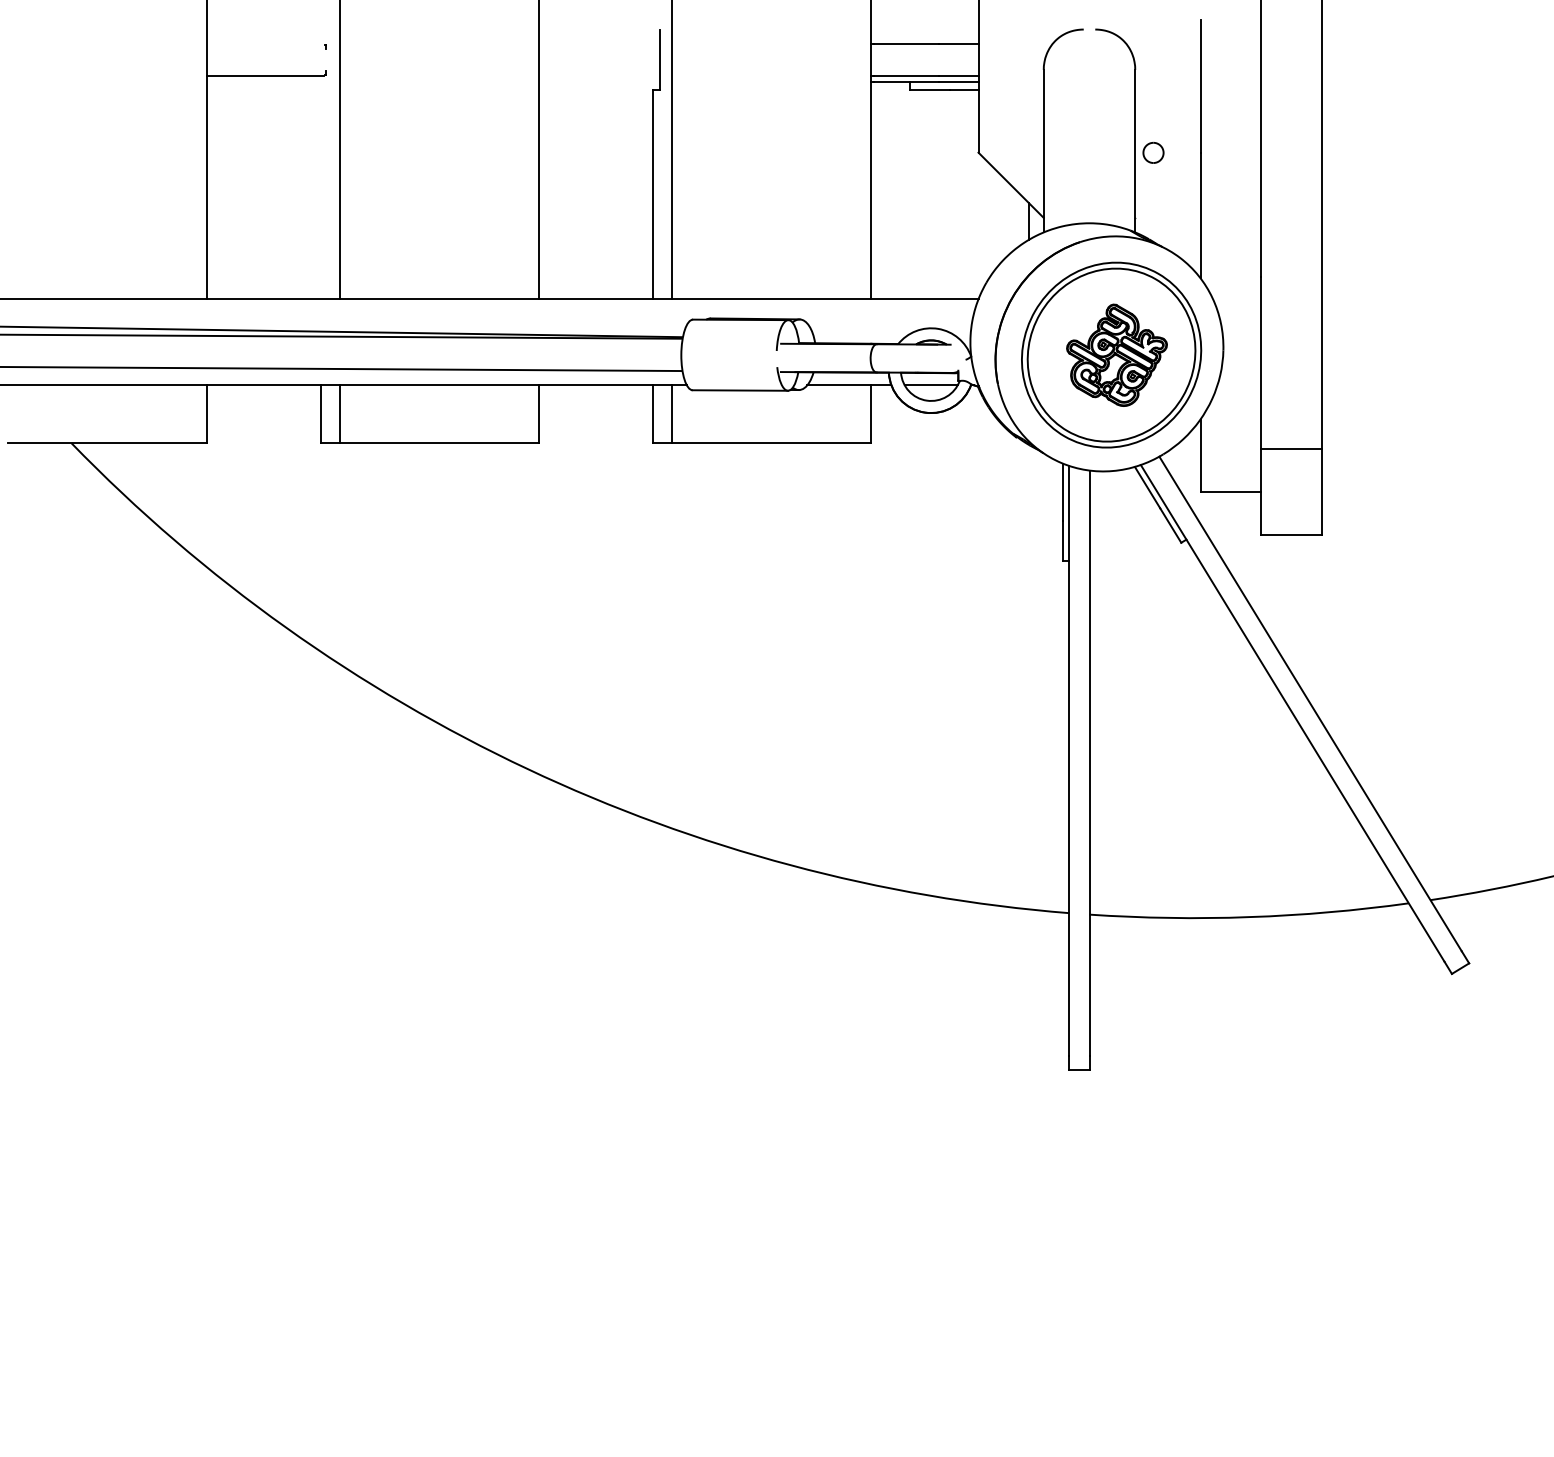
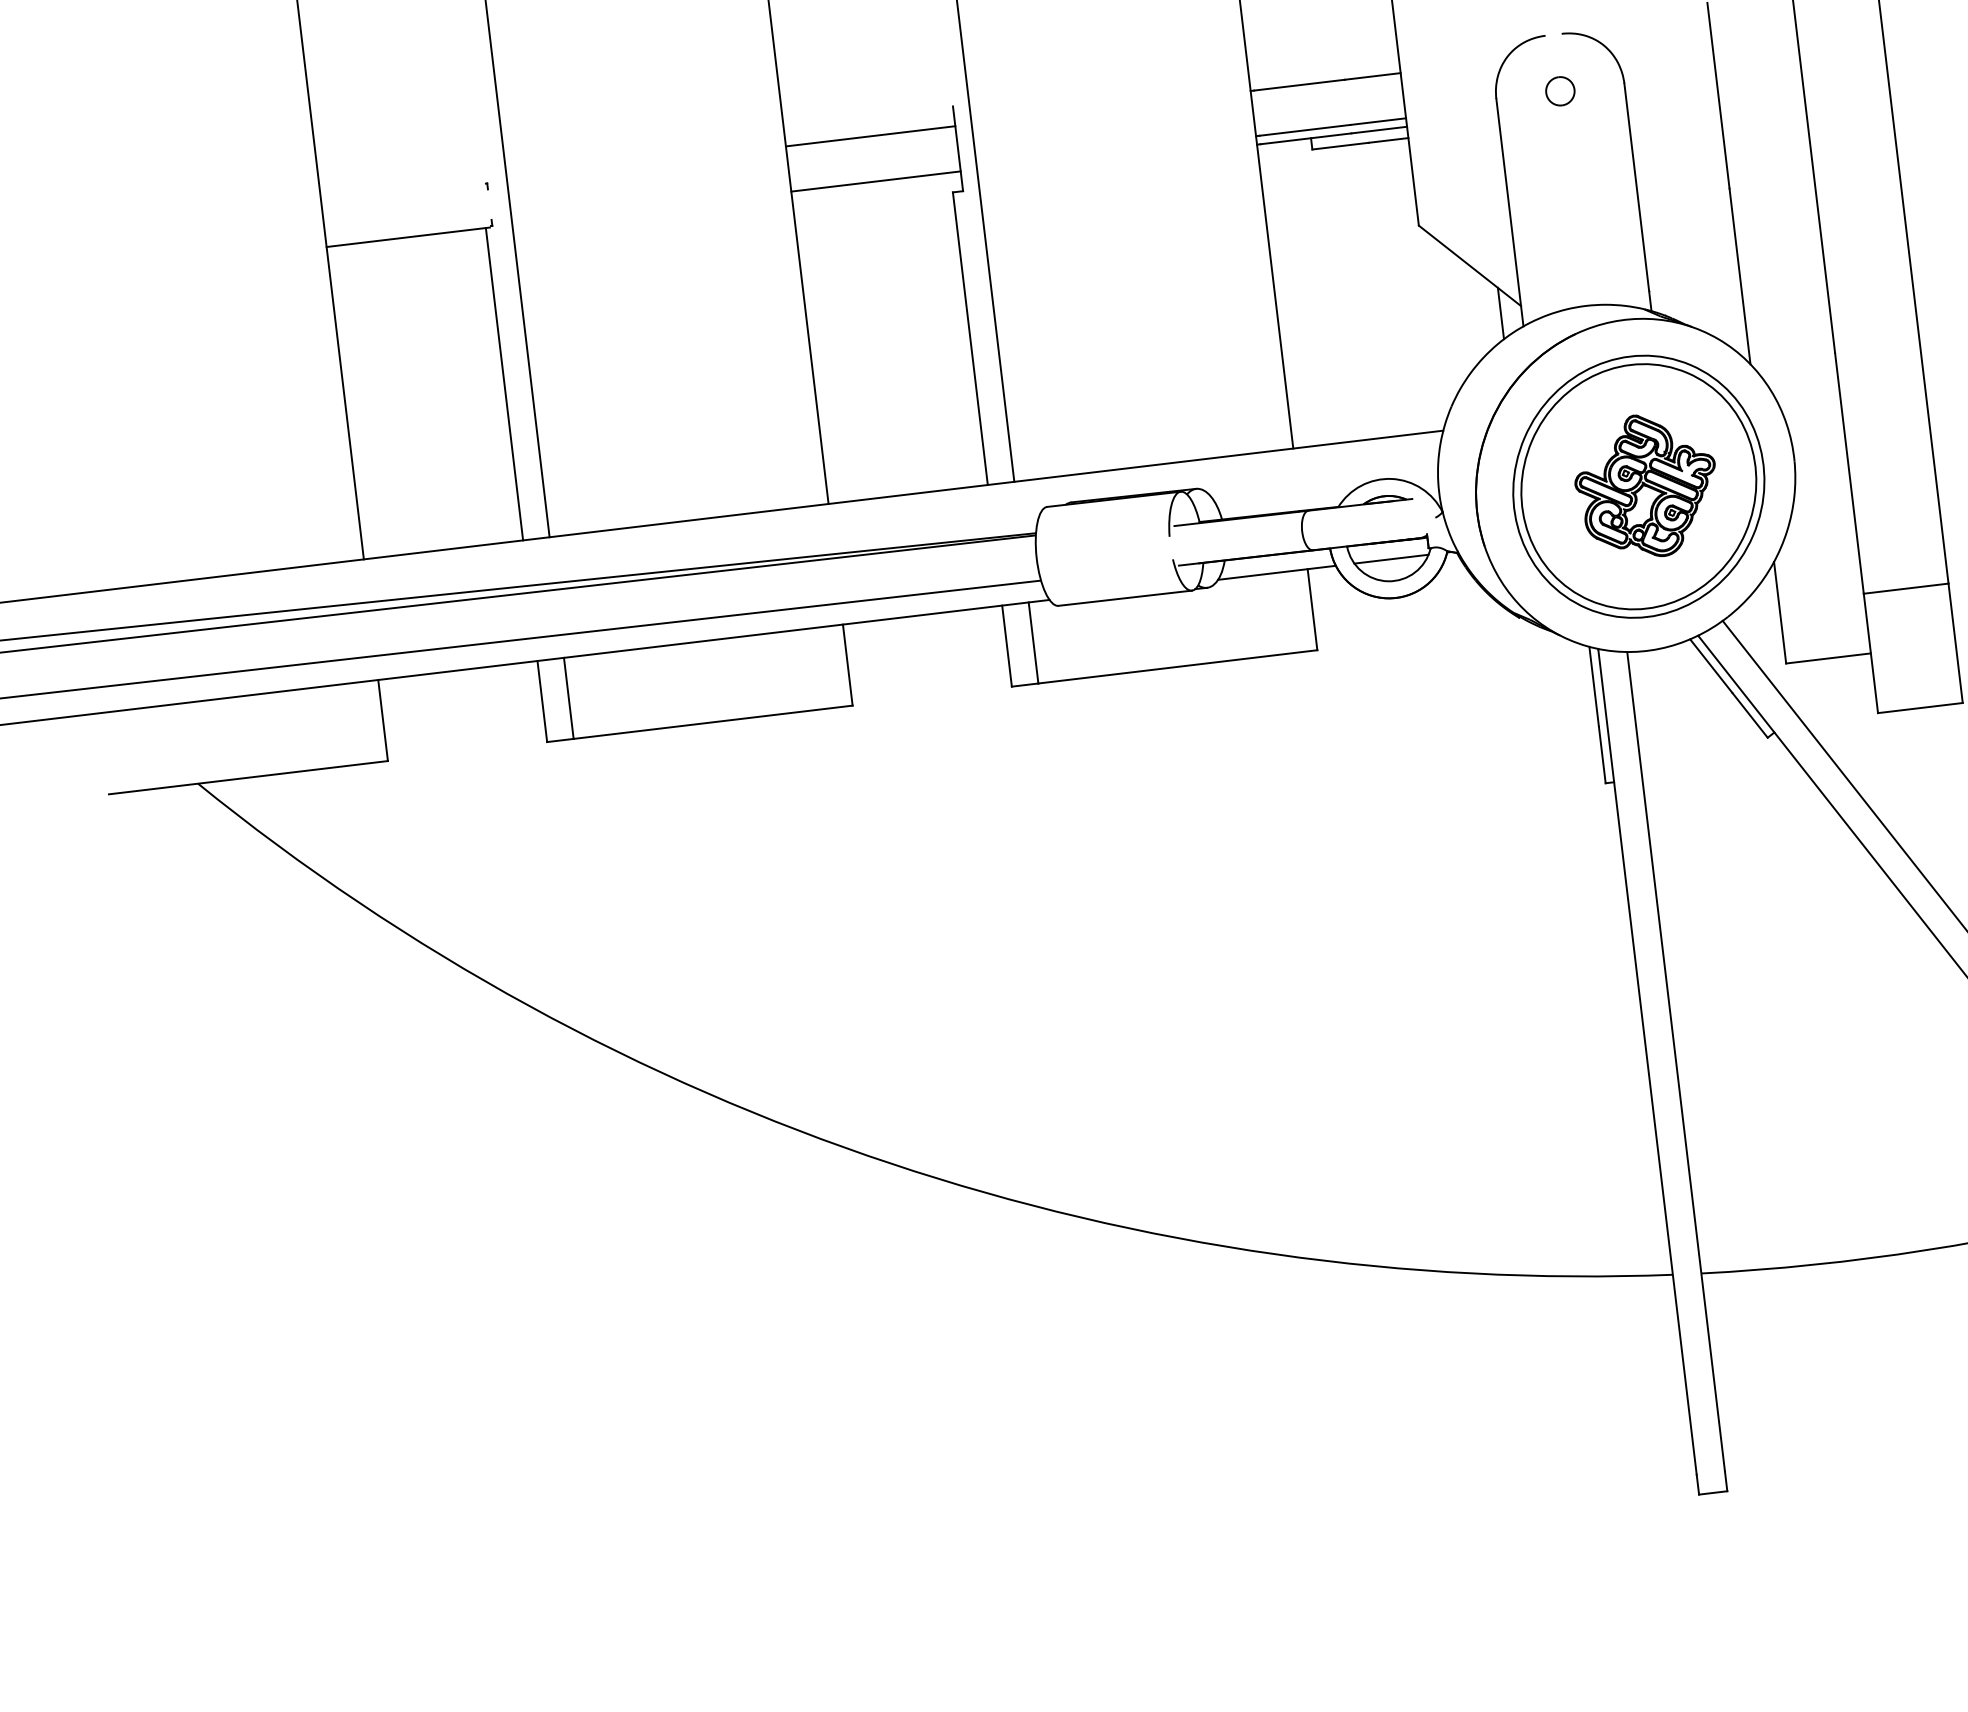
line: (599, 43) -> (870, 136), added
line: (599, 75) -> (875, 180), added
part: (1153, 152) -> (1560, 90), moved
line: (320, 187) -> (503, 384), added

